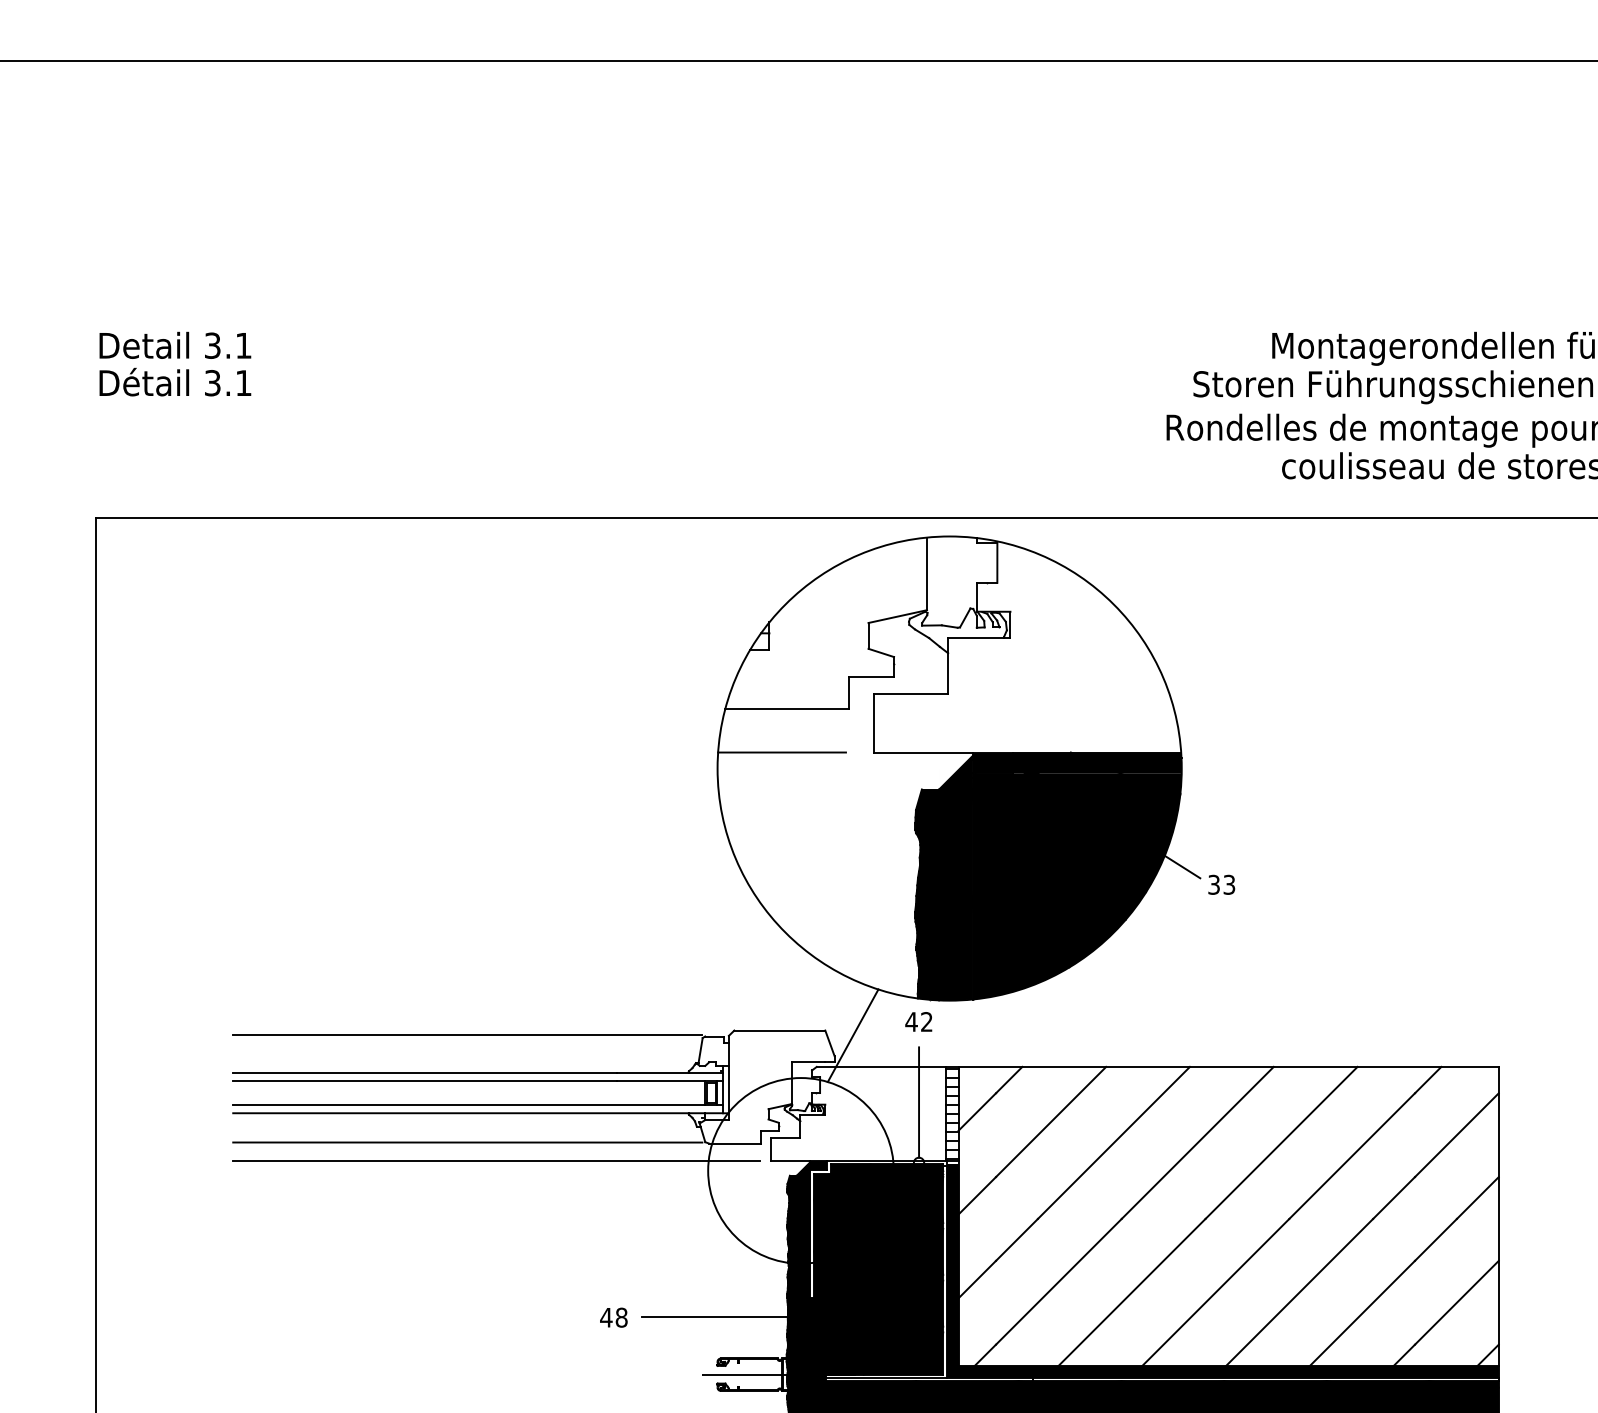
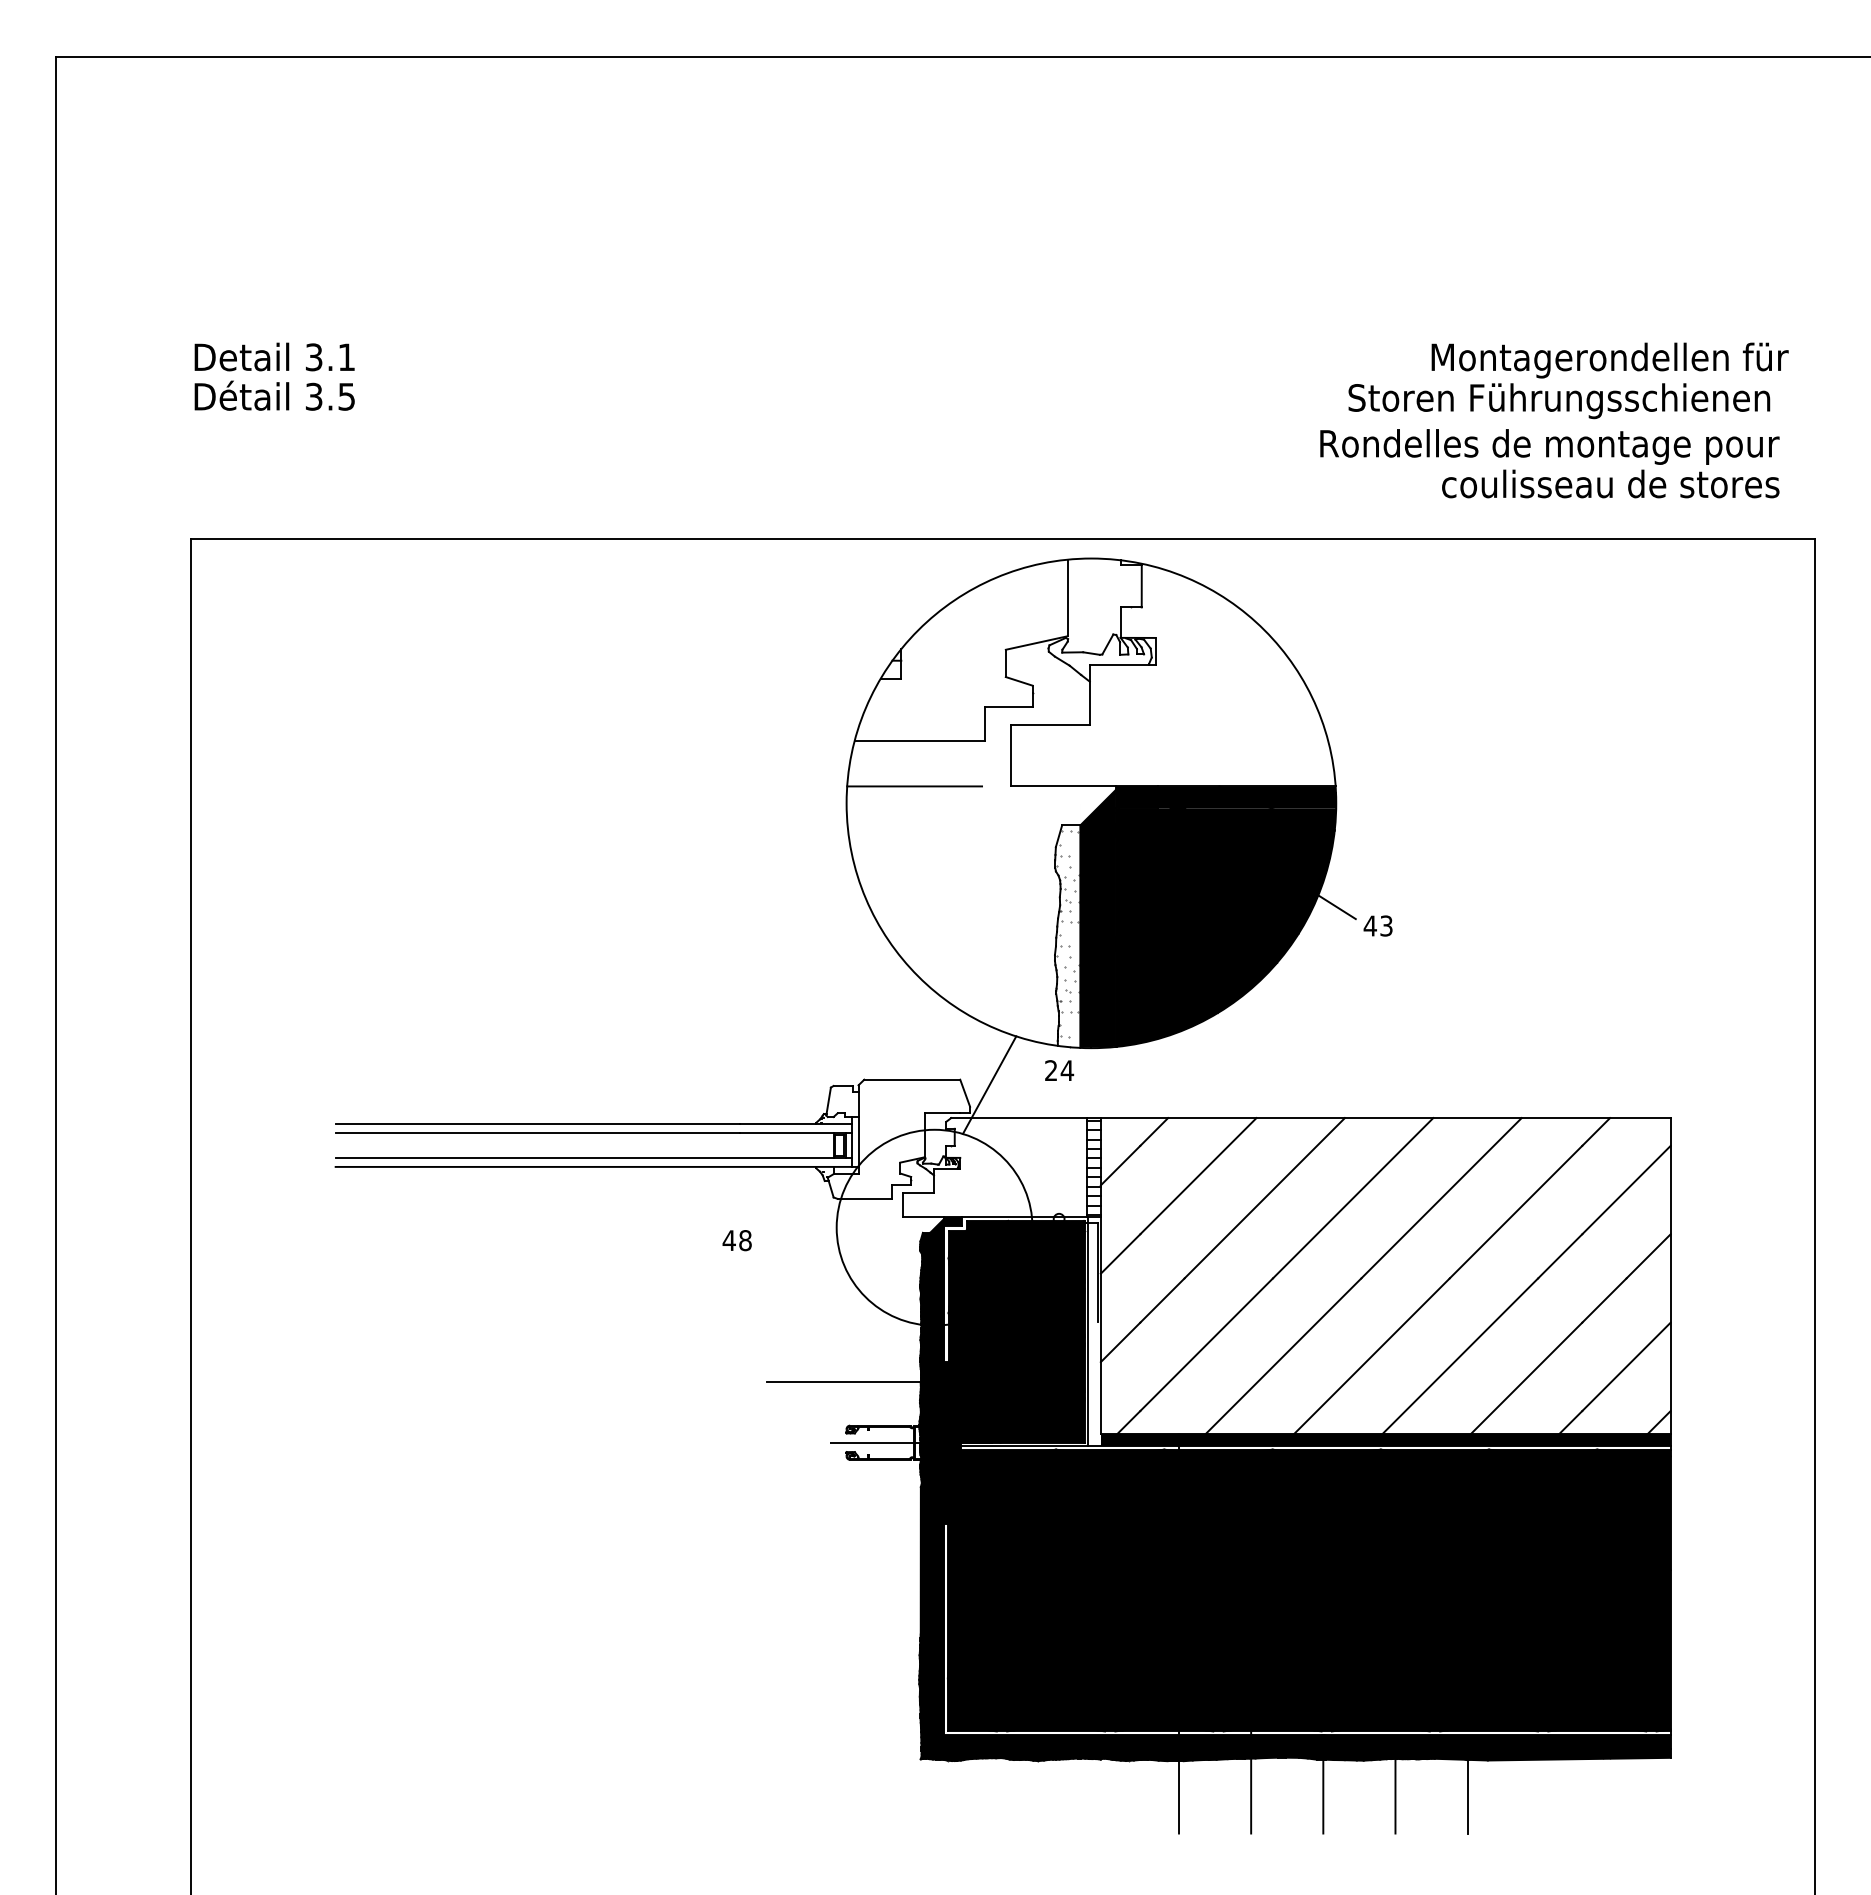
text: (243, 382) -> (346, 396), 3.1 -> 3.5
text: (1213, 884) -> (1369, 925), 33 -> 43
fill: (926, 894) -> (1067, 936), removed
text: (919, 1021) -> (1059, 1070), 42 -> 24
line: (467, 1035) -> (582, 1084), removed
line: (919, 1102) -> (1059, 1155), removed
line: (467, 1142) -> (582, 1197), removed
line: (495, 1161) -> (612, 1217), removed
fill: (952, 1271) -> (1094, 1333), removed
text: (613, 1317) -> (736, 1240), moved

